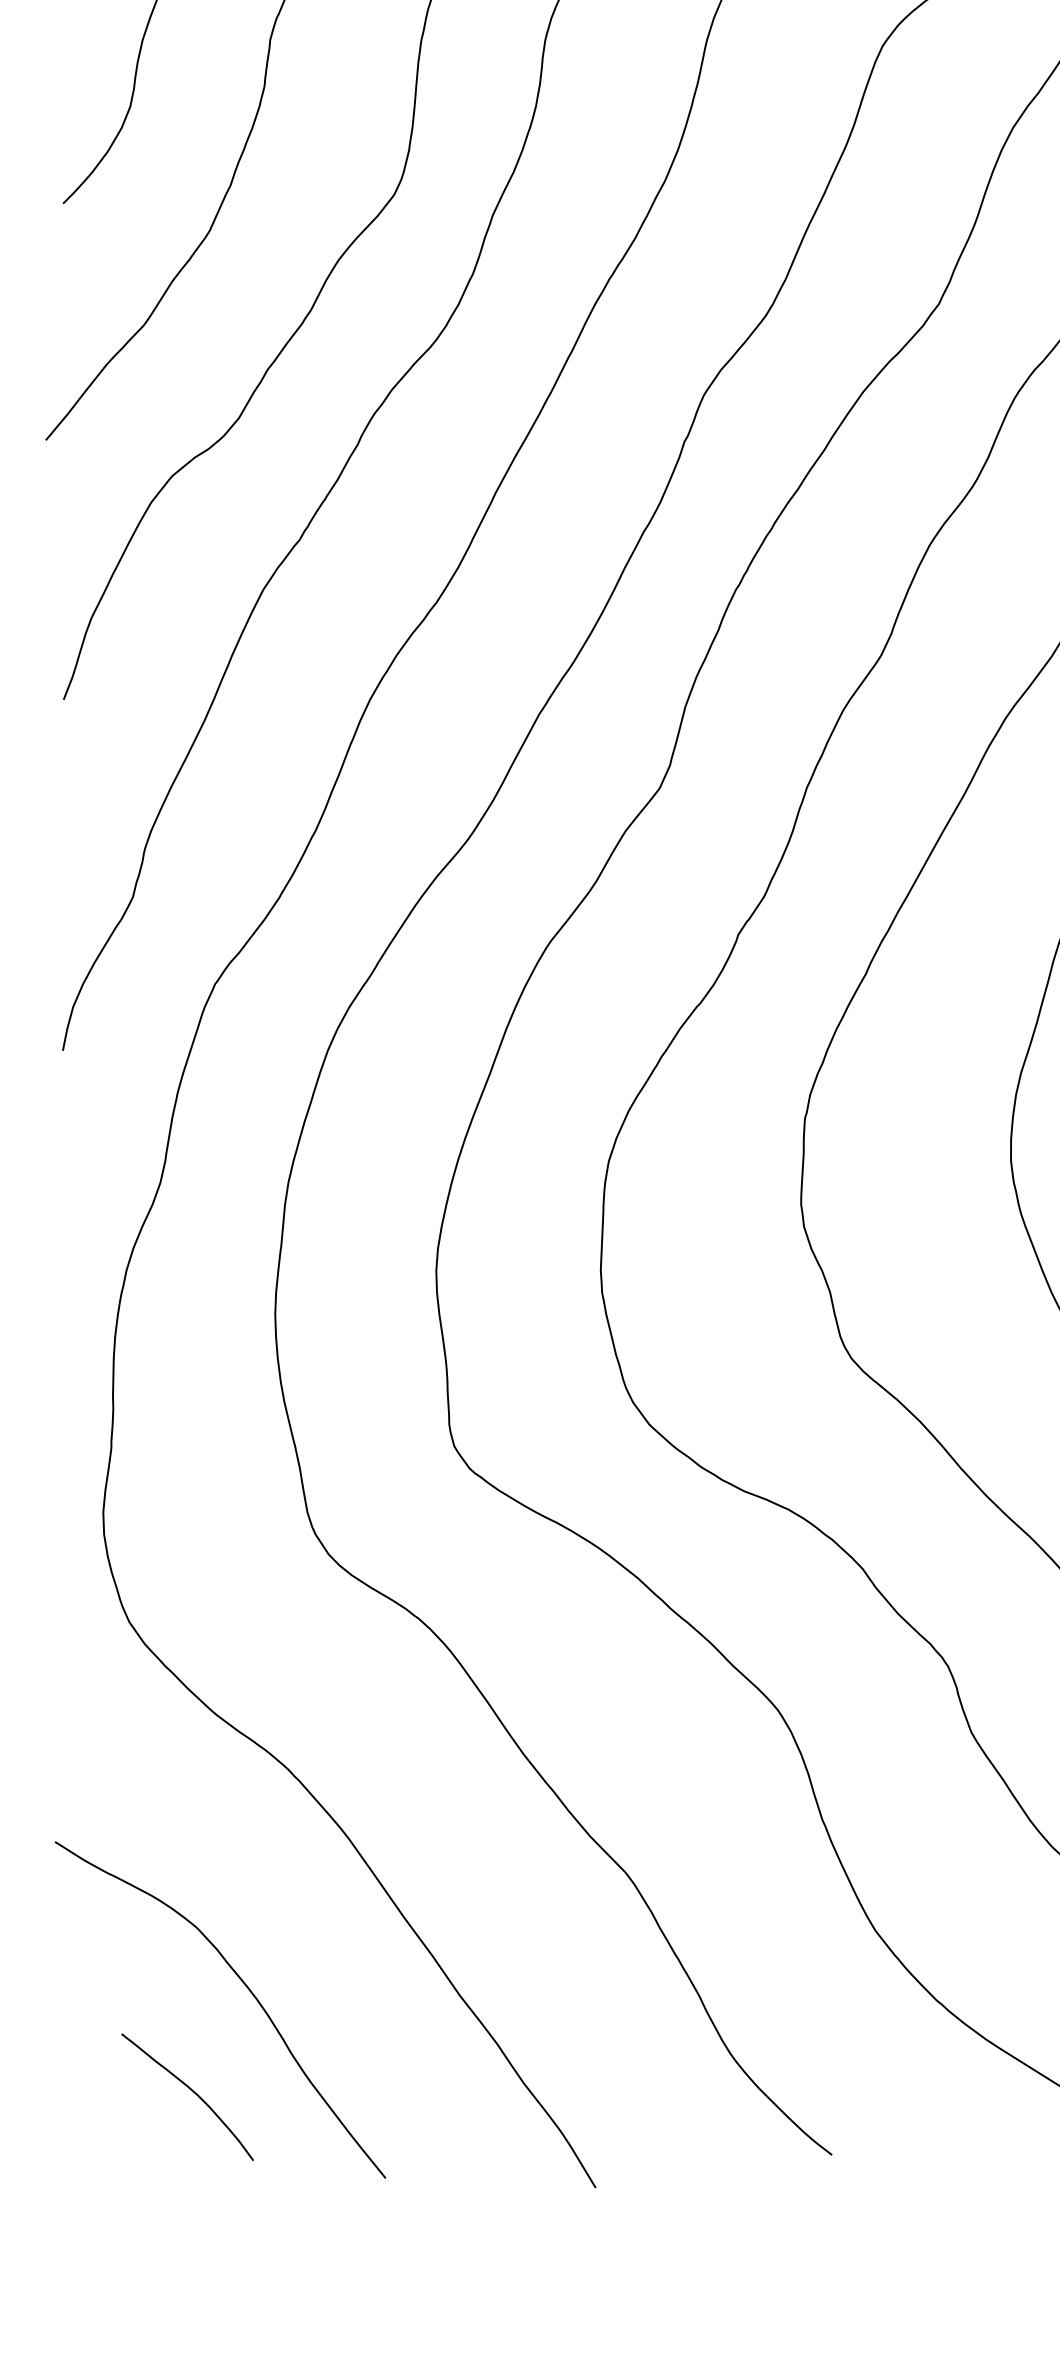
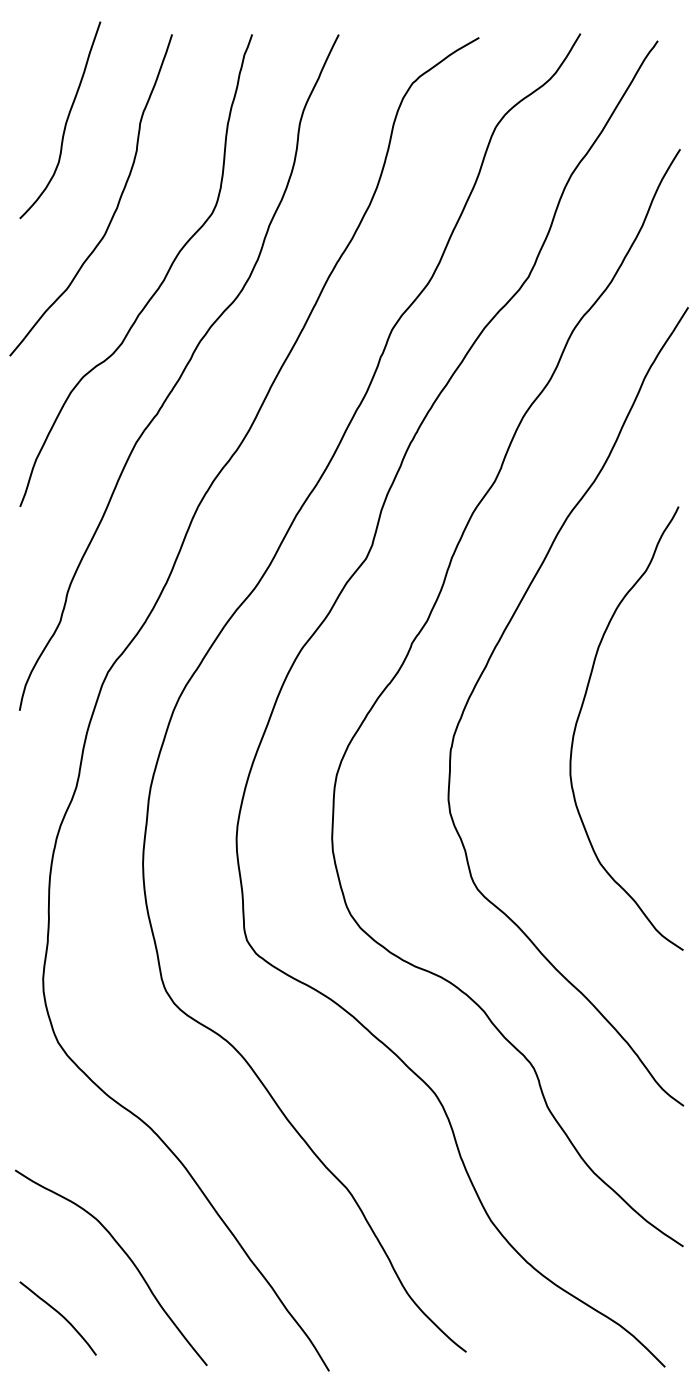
curve: (191, 2091) -> (60, 1315), moved

